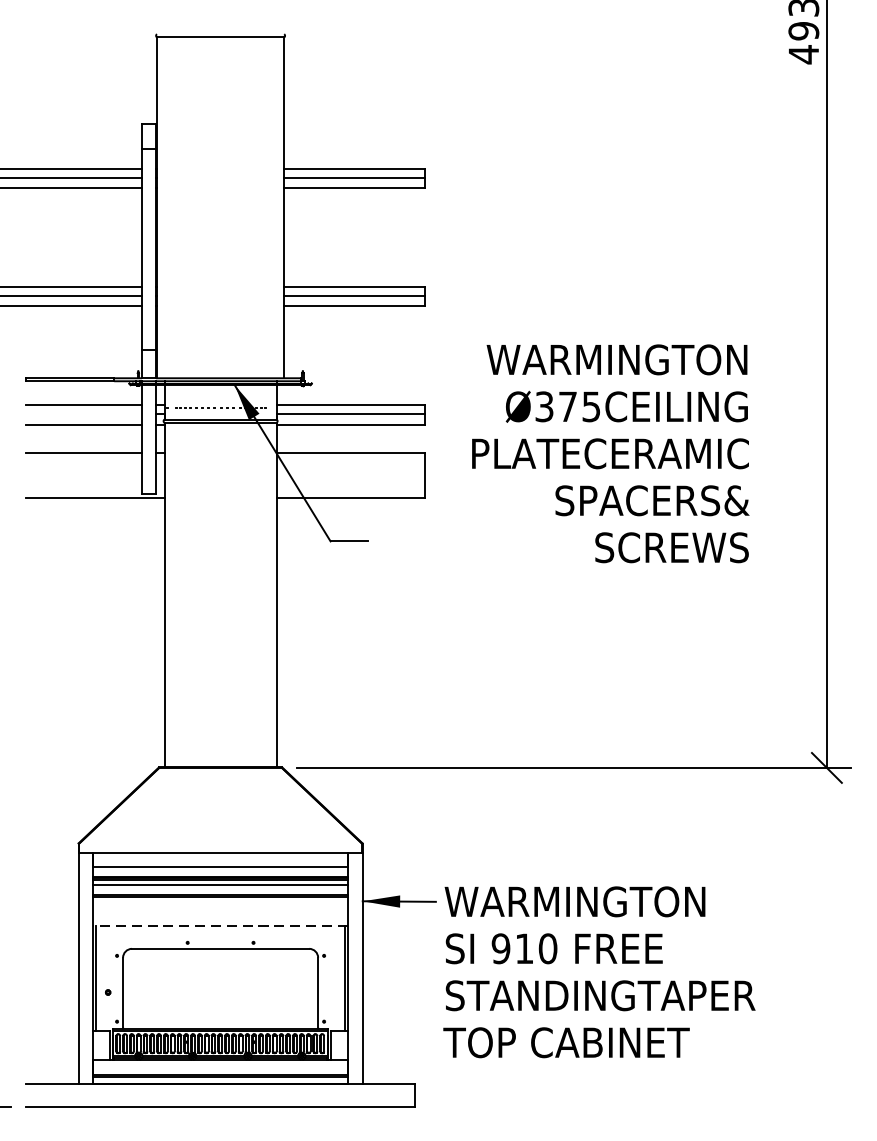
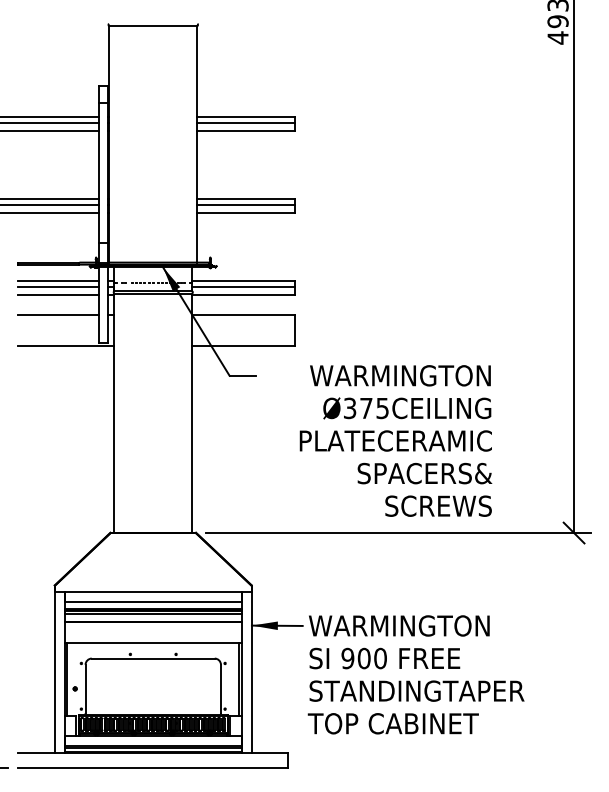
line: (84, 414) -> (58, 287), added
text: (609, 453) -> (395, 440), moved
line: (219, 925) -> (152, 642), dashed -> solid
text: (523, 948) -> (363, 658), 910 -> 900

